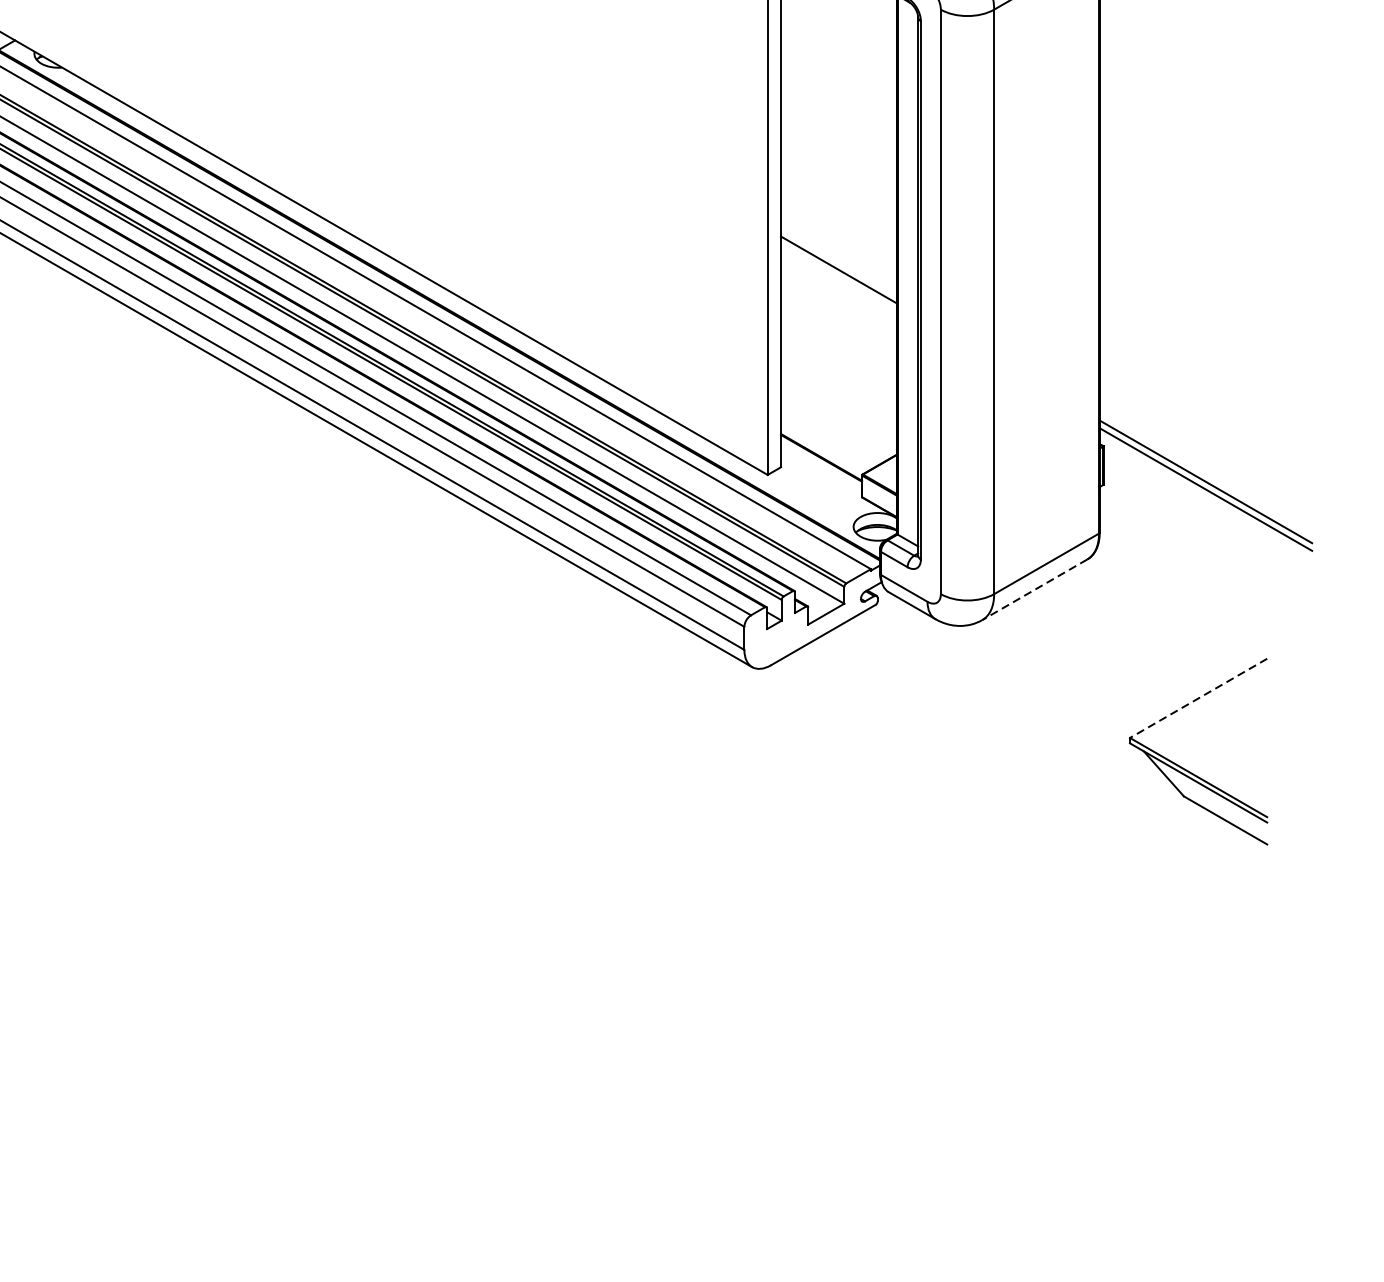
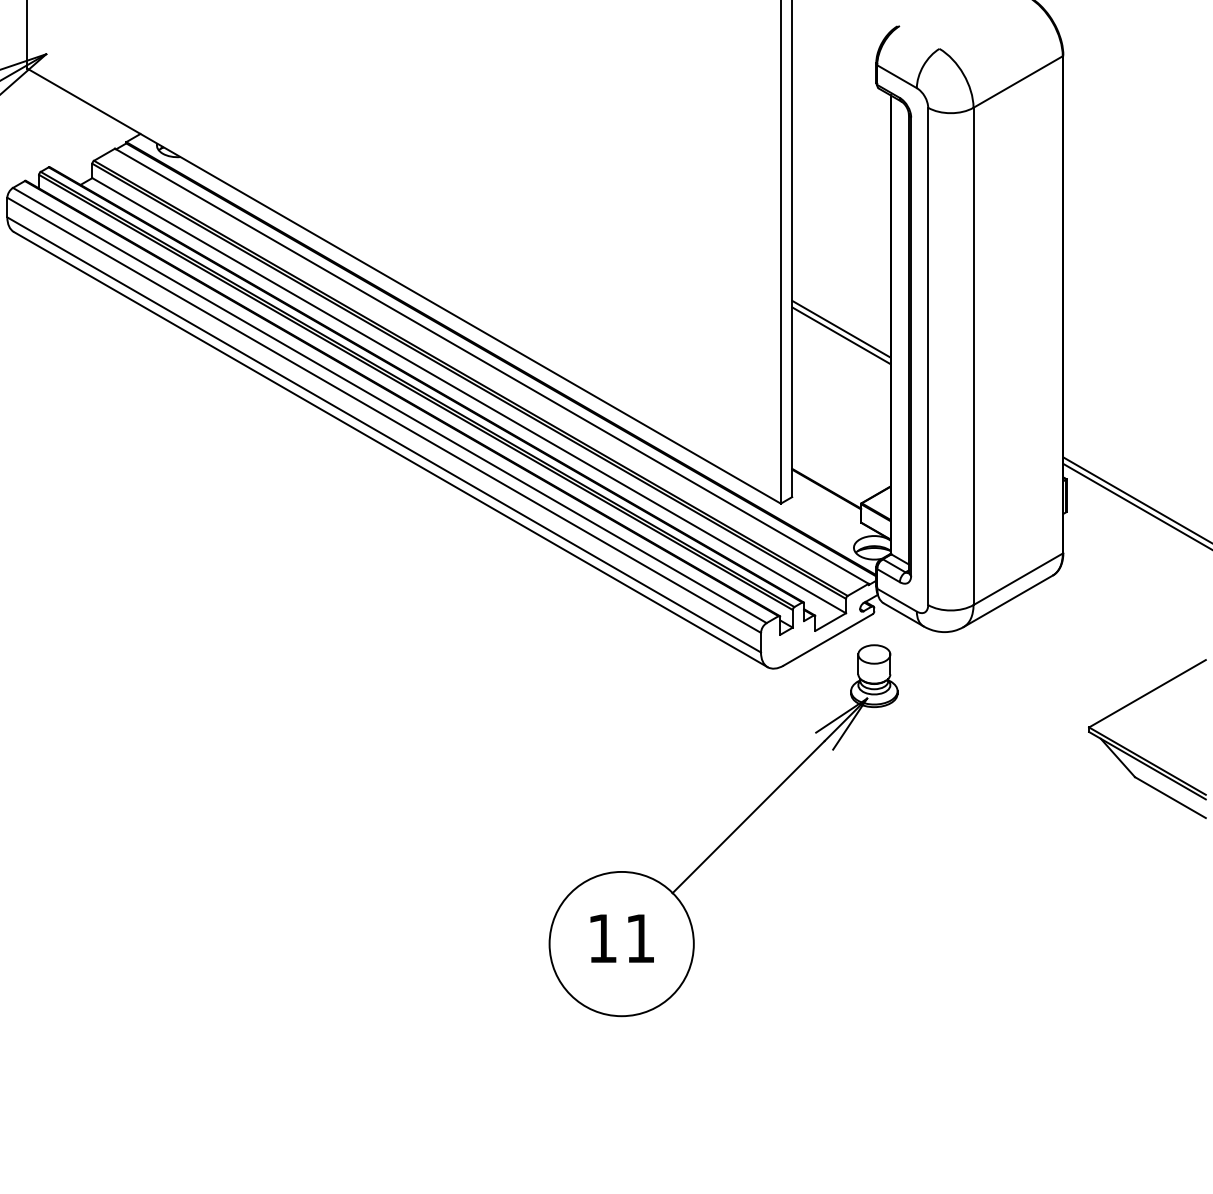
line: (838, 277) -> (841, 335), added
line: (1035, 589) -> (1008, 601), dashed -> solid
line: (1198, 698) -> (1147, 693), dashed -> solid
part: (706, 864) -> (728, 835), added

